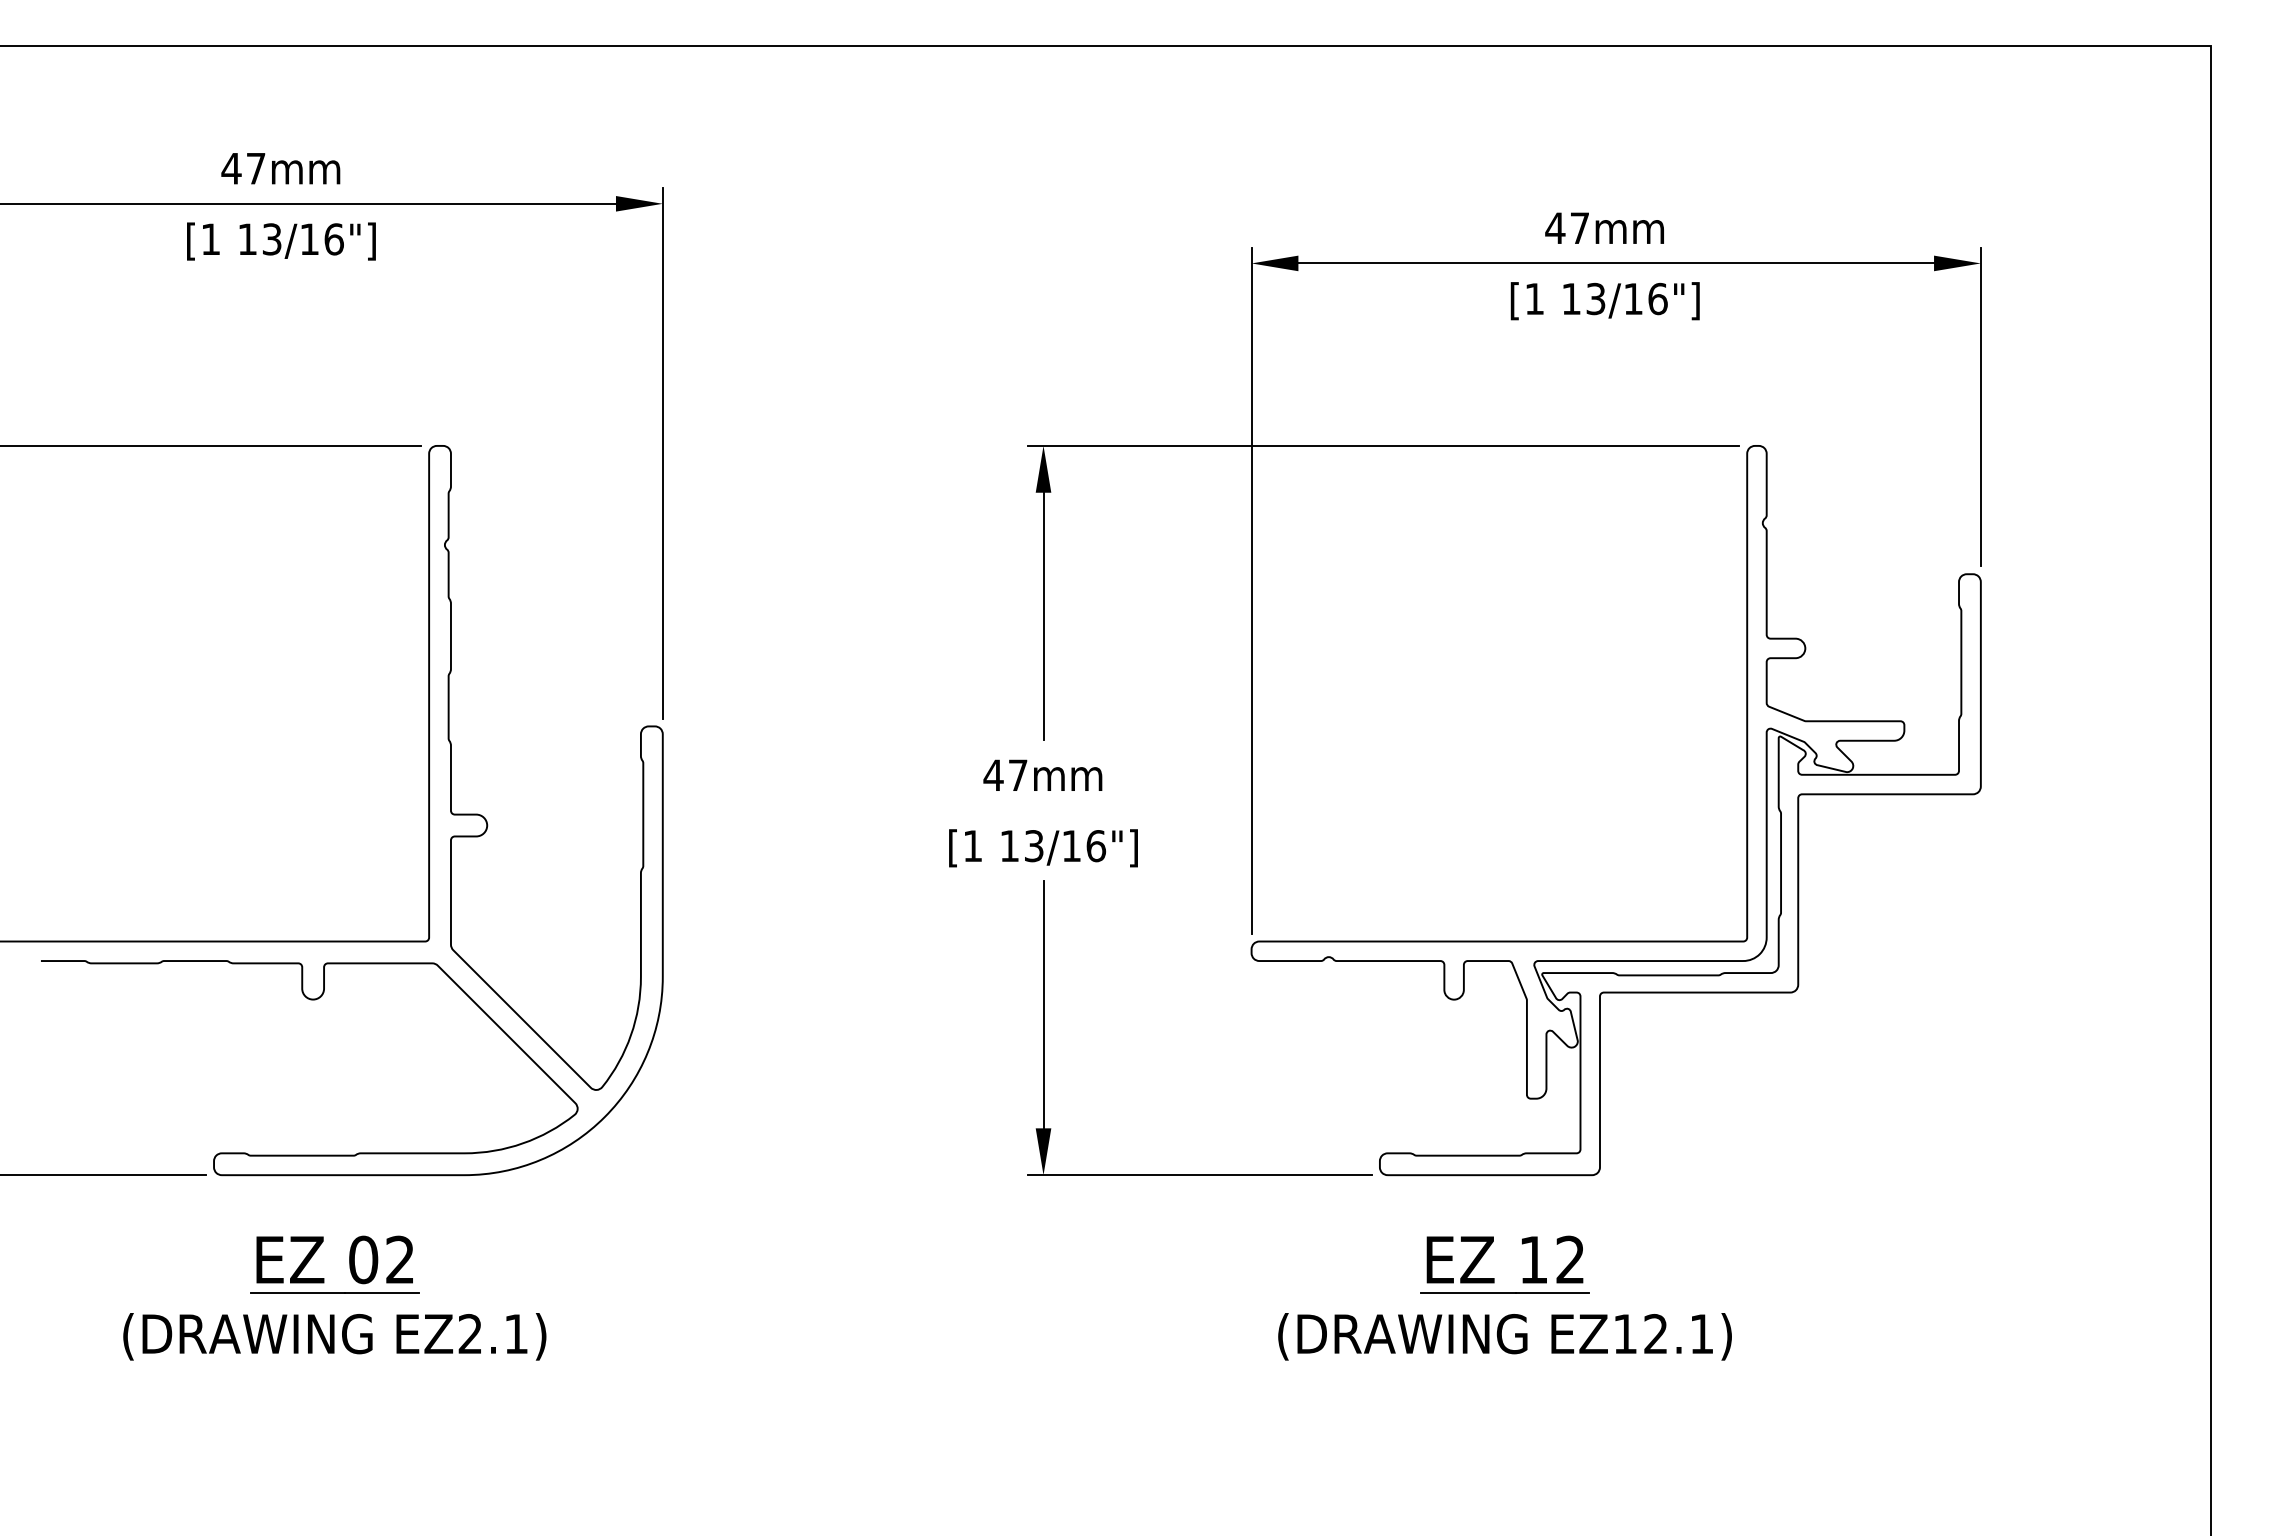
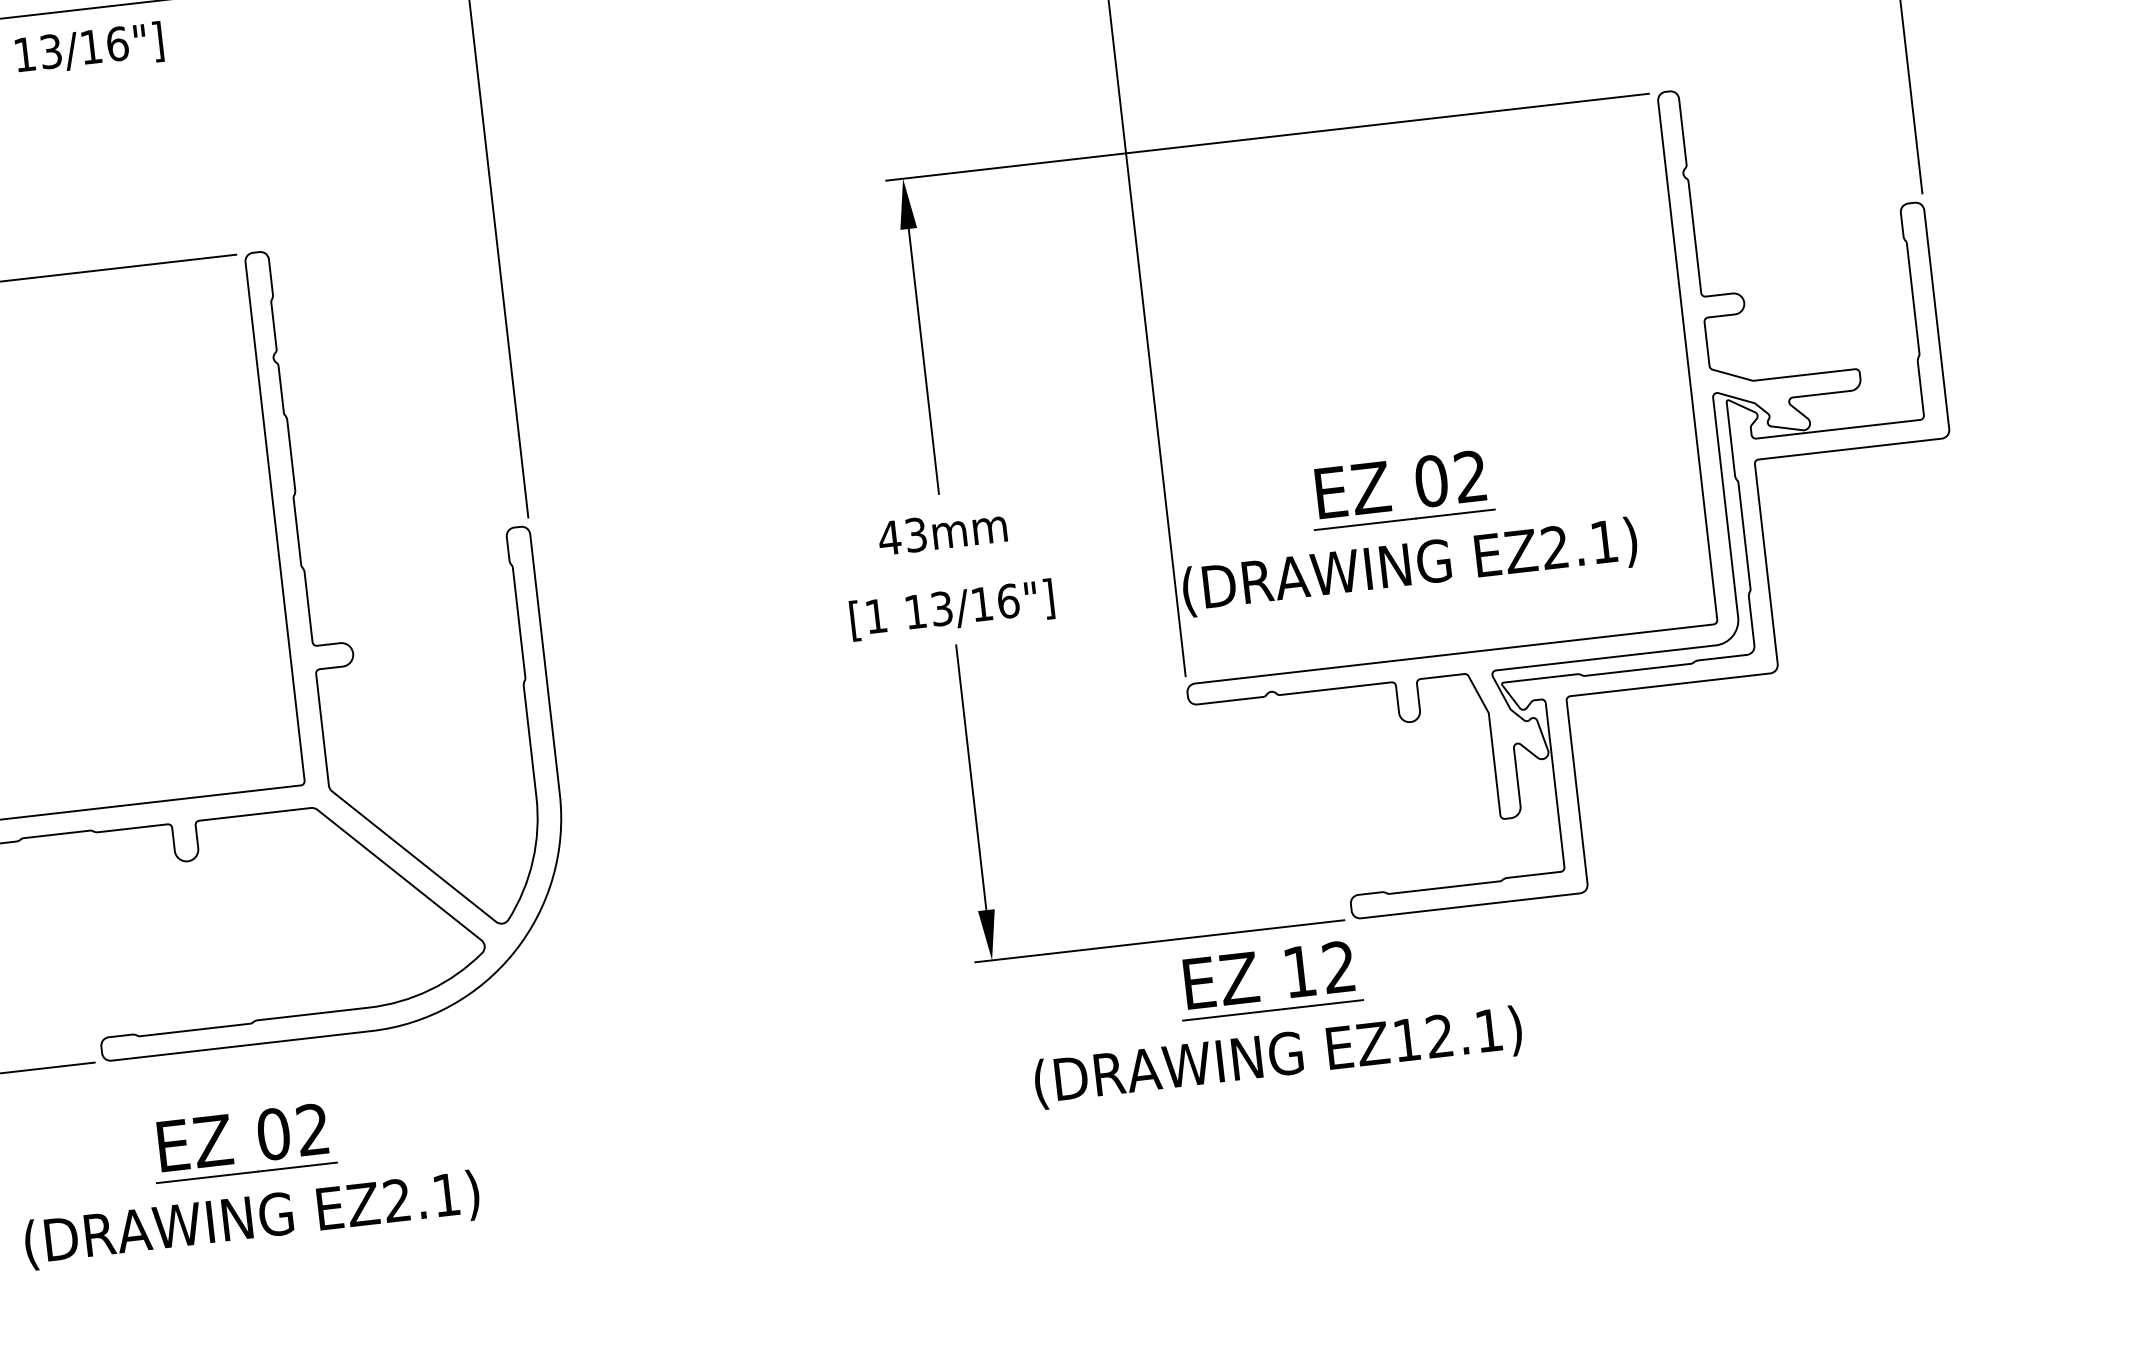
text: (1018, 775) -> (916, 535), 47mm -> 43mm
part: (1469, 817) -> (1404, 524), added
part: (1504, 1297) -> (1273, 1015), moved

